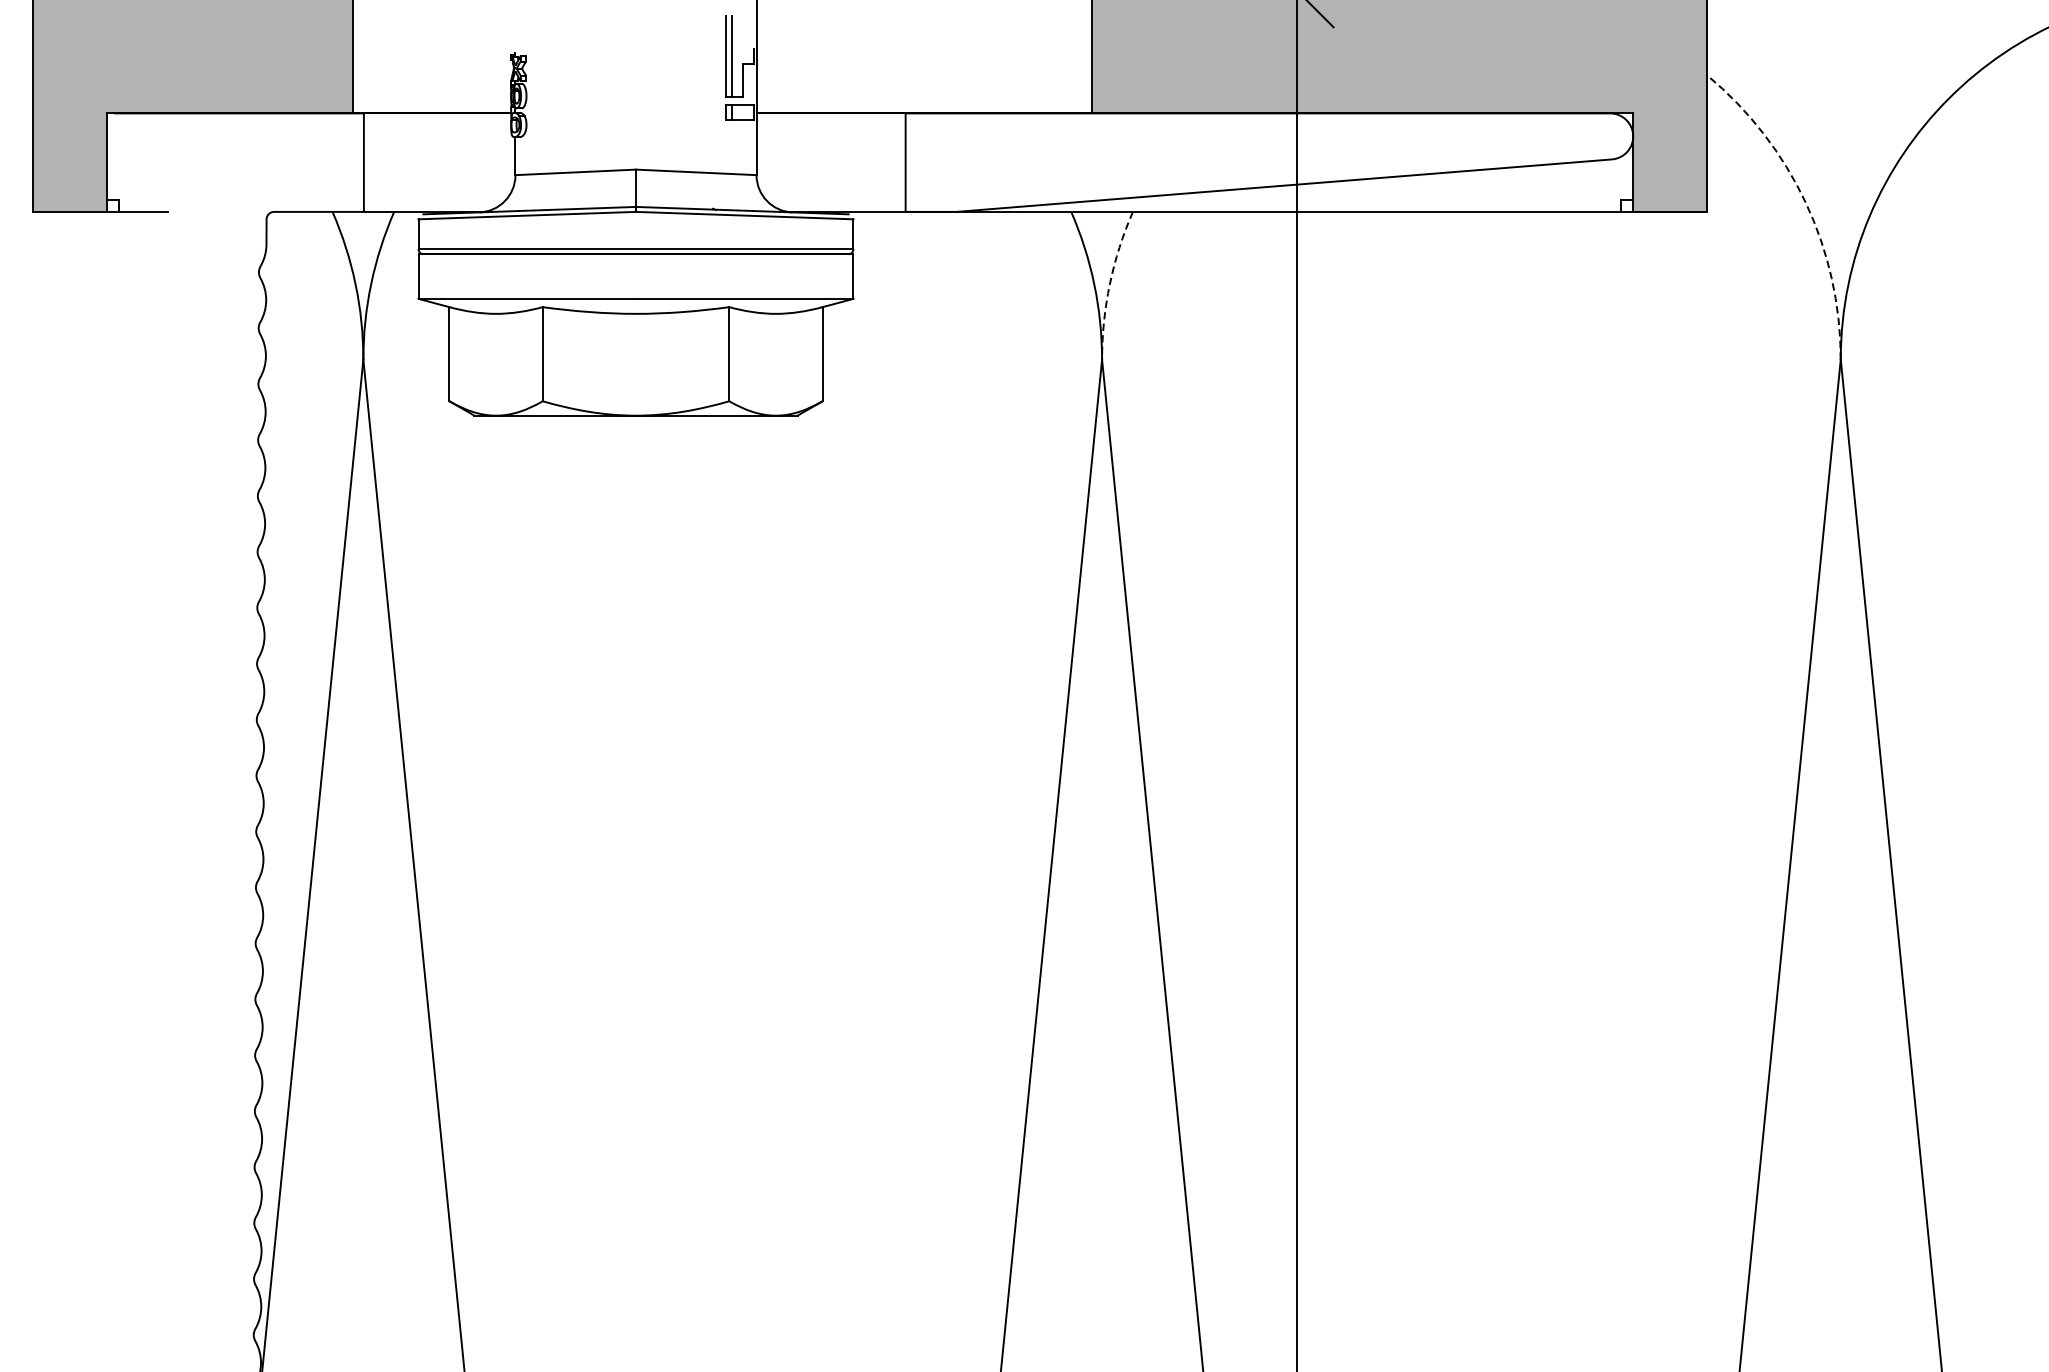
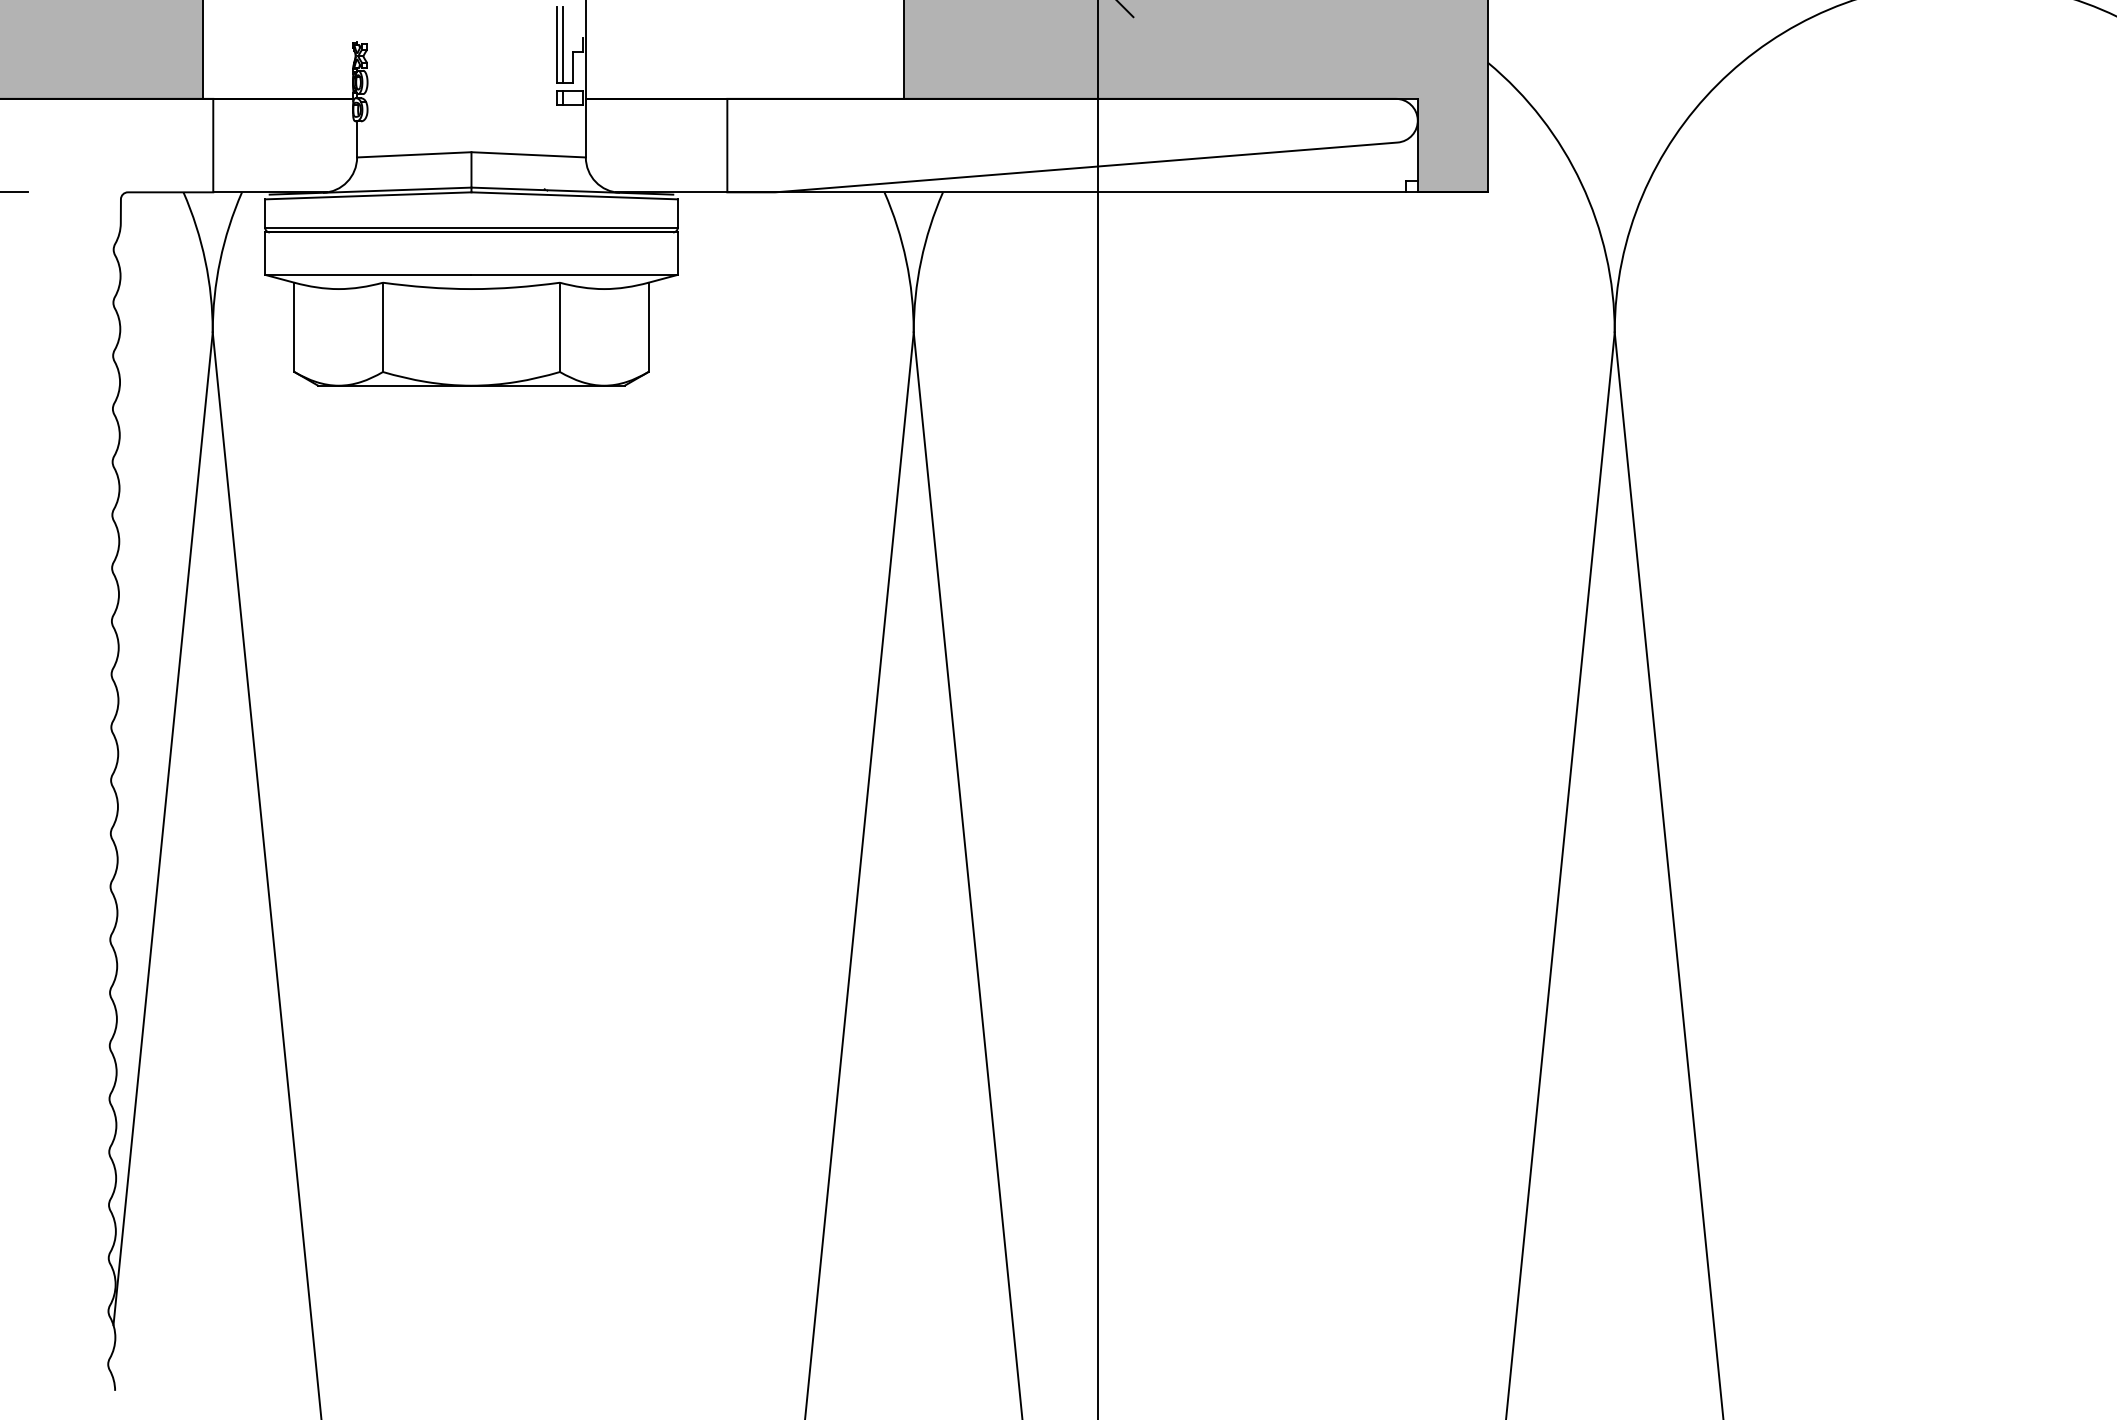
arc: (1805, 202) -> (1581, 183), dashed -> solid
arc: (1110, 283) -> (921, 260), dashed -> solid

